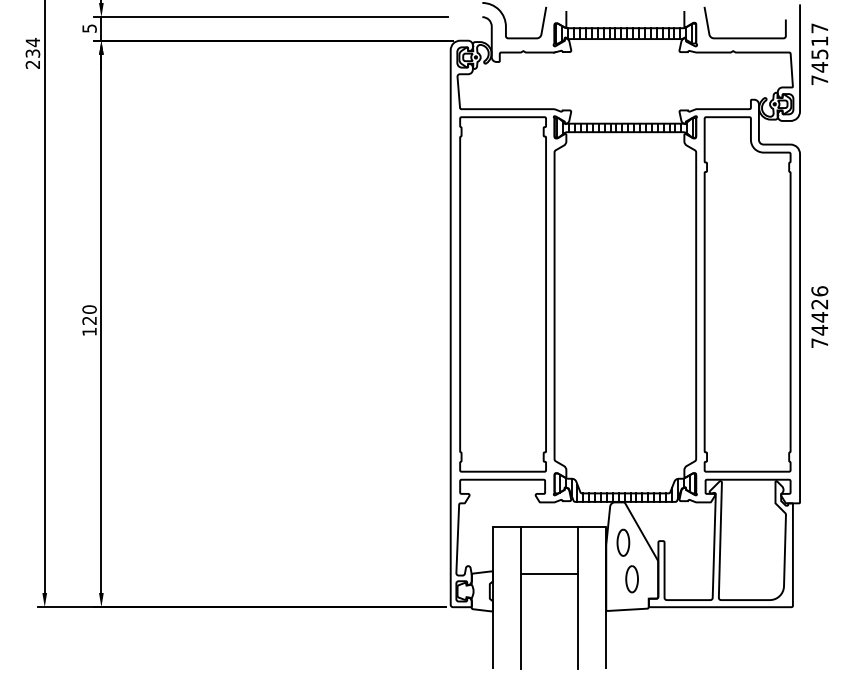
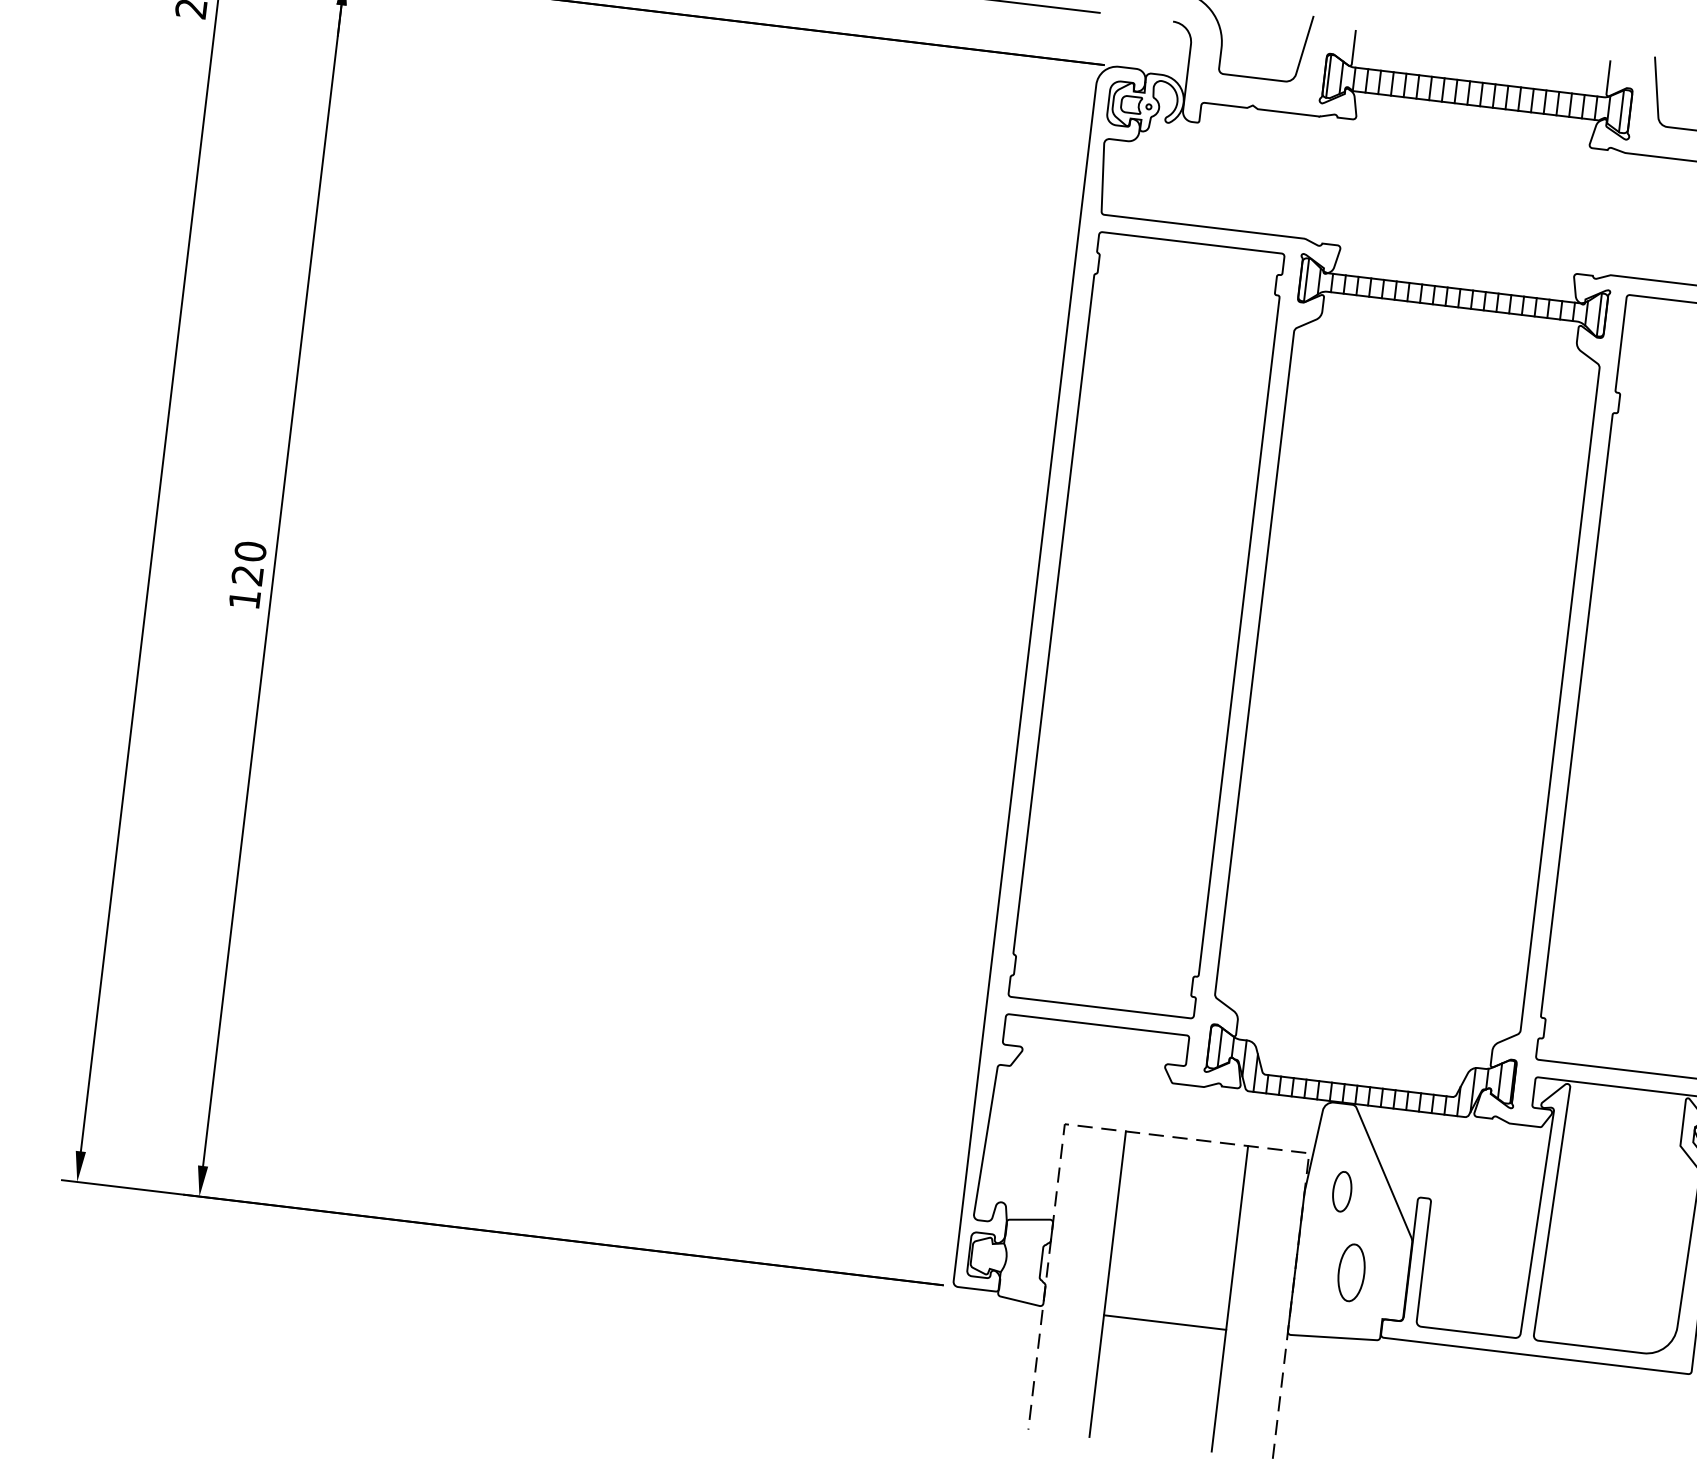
line: (549, 526) -> (1186, 1137), solid -> dashed
part: (623, 542) -> (1342, 1191), size x0.7
line: (549, 574) -> (1164, 1323), moved

